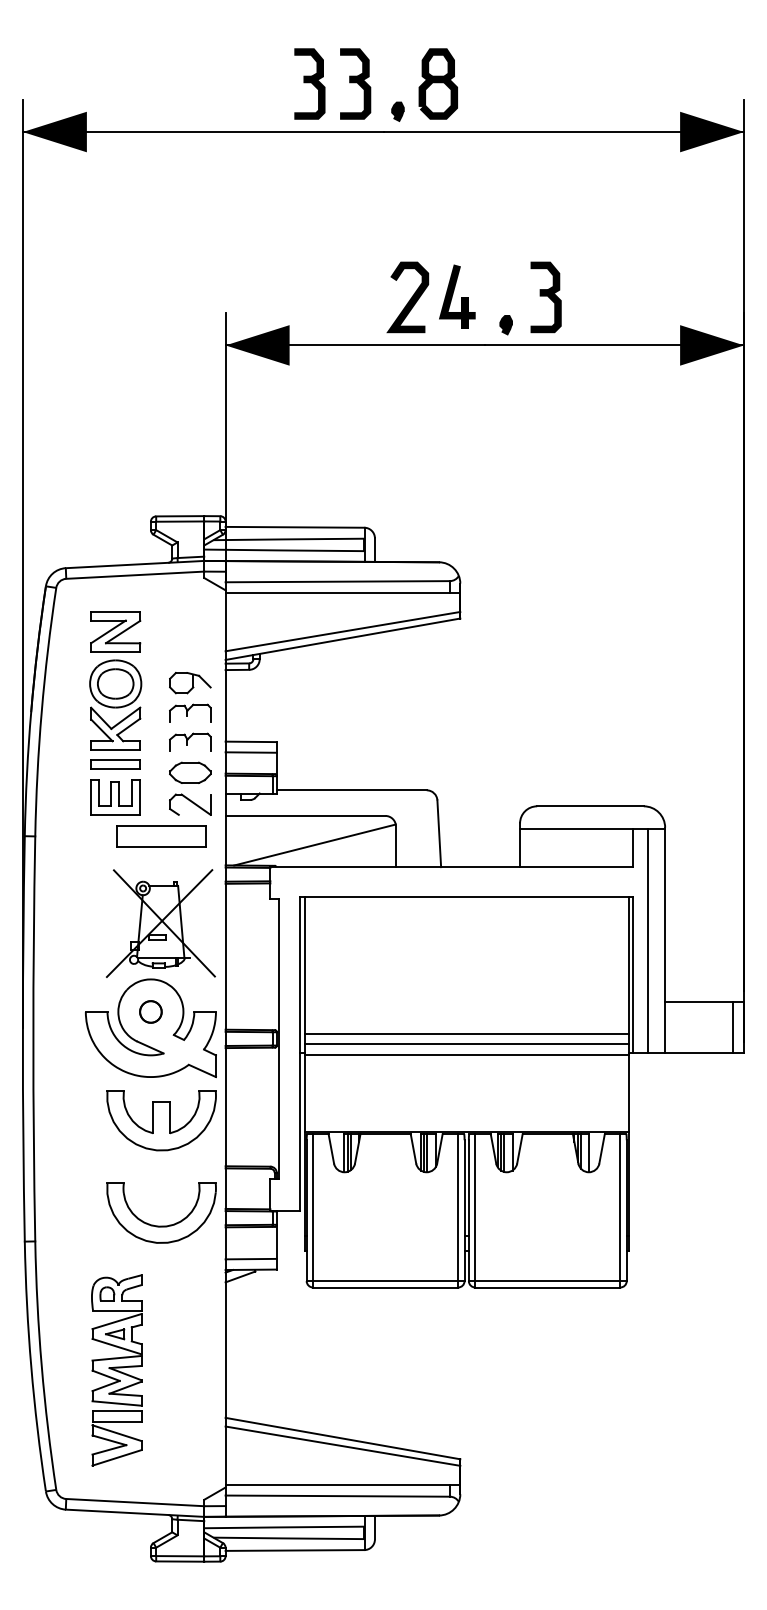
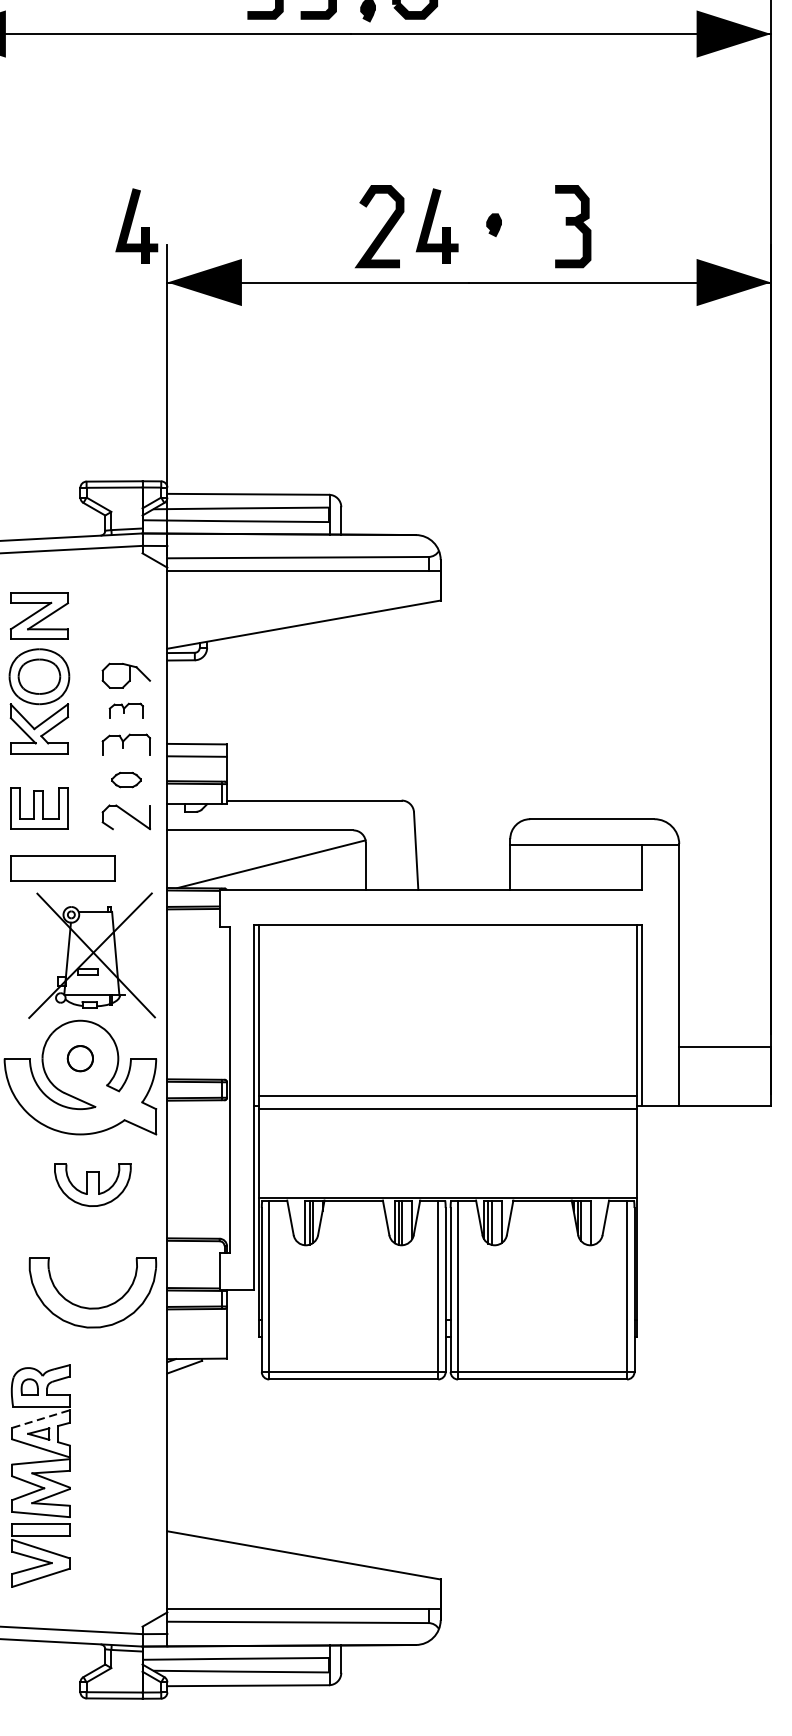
part: (199, 296) -> (137, 225), added
part: (545, 297) -> (572, 226), moved
part: (505, 325) -> (493, 225), moved
line: (342, 631) -> (303, 615), removed
part: (190, 712) -> (126, 709), size x0.7
part: (115, 764) -> (39, 770), removed
part: (190, 772) -> (126, 779), size x0.6
part: (161, 836) -> (62, 868), moved
line: (648, 940) -> (659, 975), removed
line: (733, 1026) -> (758, 1075), removed
line: (466, 1033) -> (447, 1083), removed
part: (161, 1120) -> (92, 1185), size x0.6
line: (250, 1258) -> (196, 1345), removed
line: (117, 1321) -> (41, 1419), solid -> dashed
line: (342, 1445) -> (303, 1563), removed

